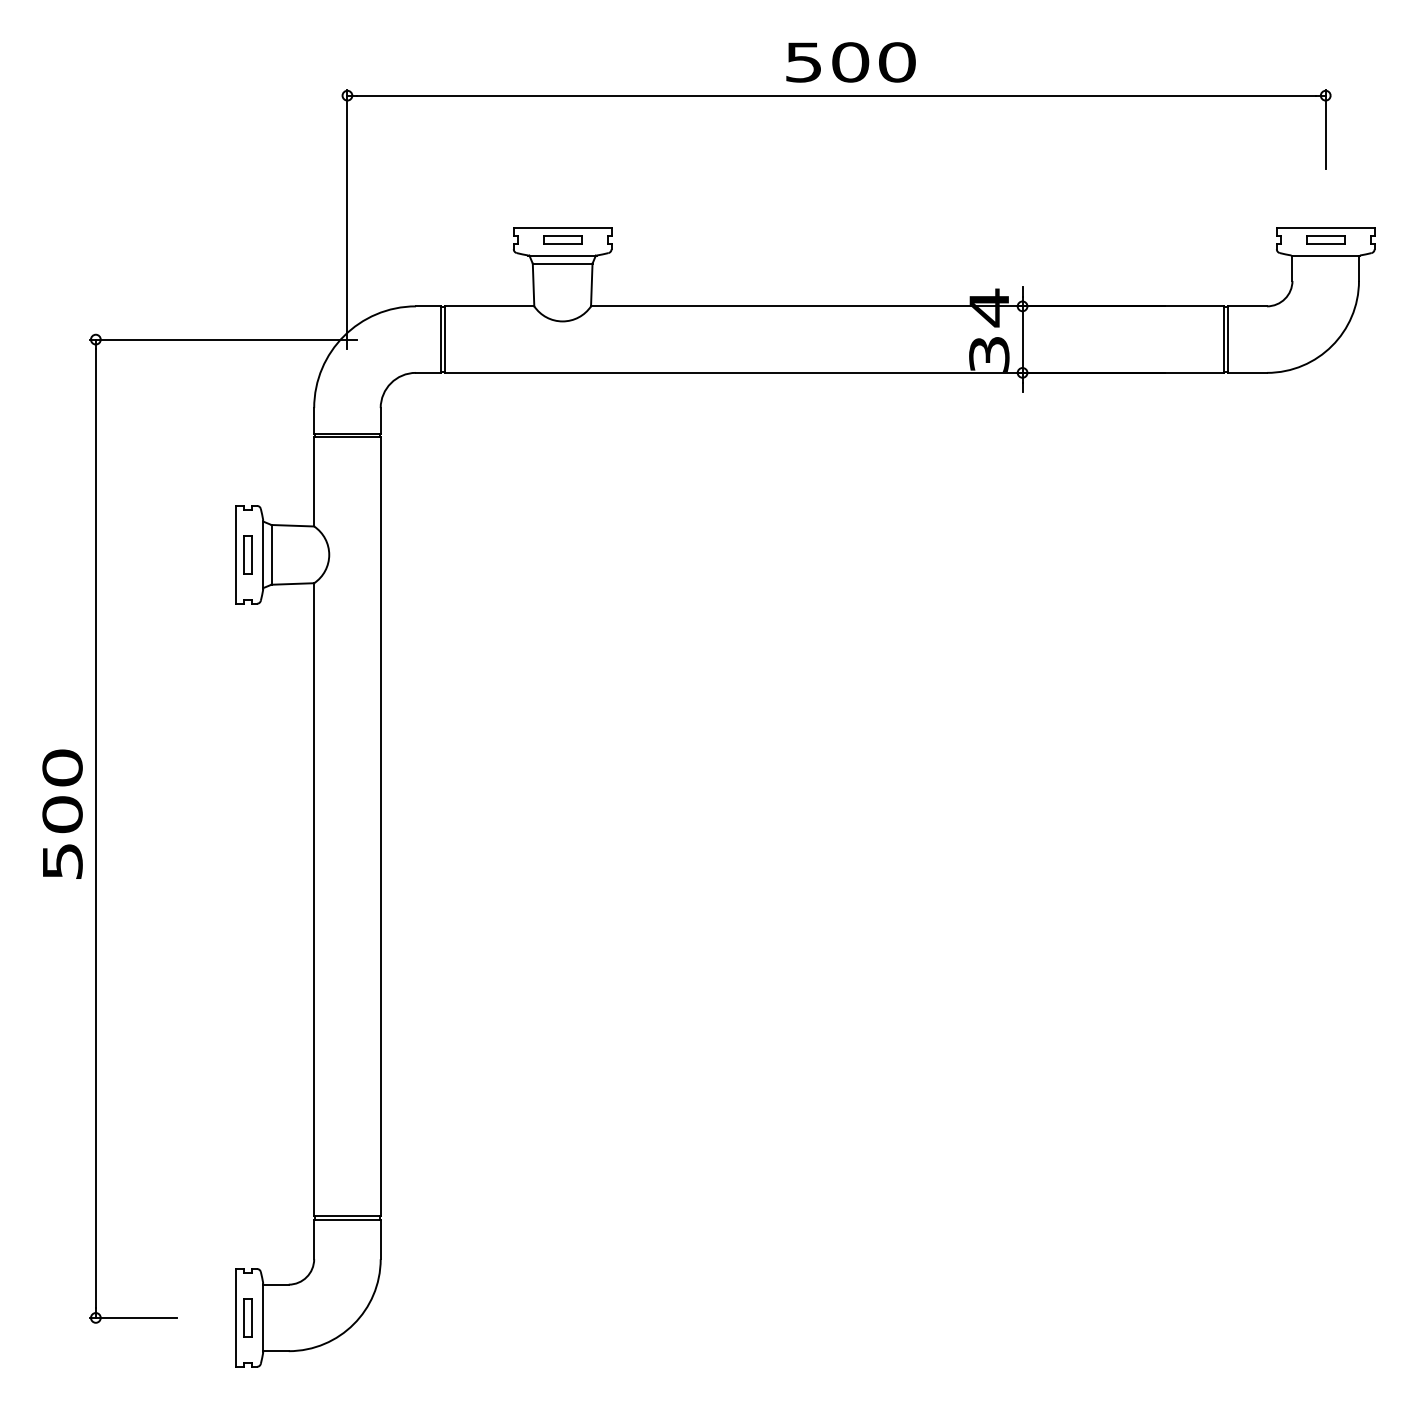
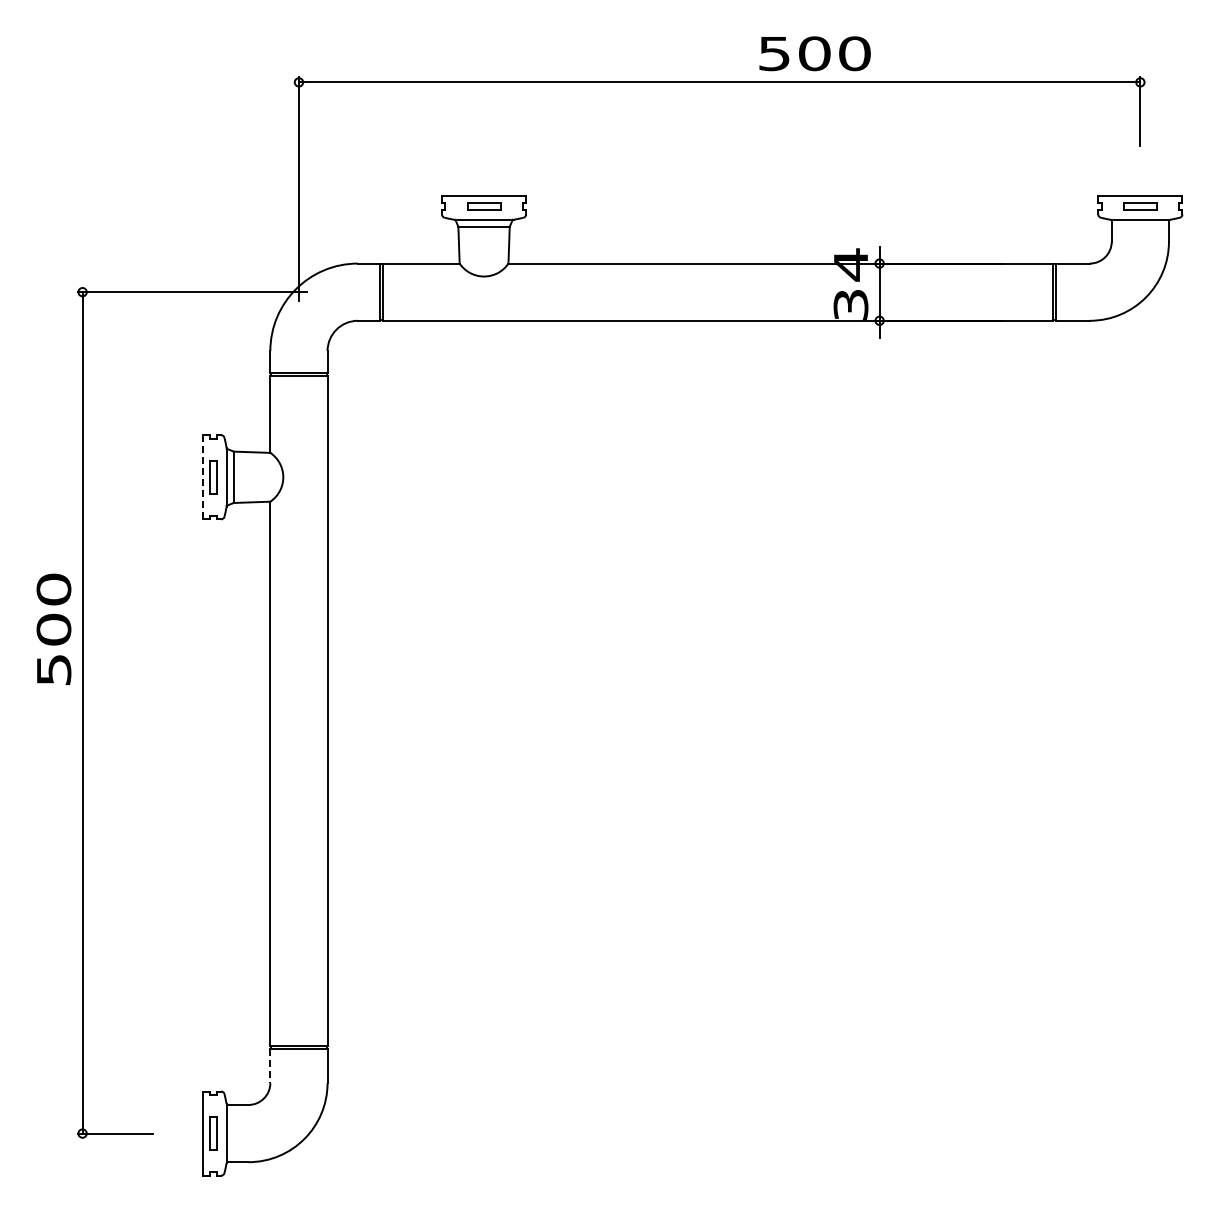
text: (850, 62) -> (814, 53), moved
line: (236, 553) -> (203, 476), solid -> dashed
text: (62, 813) -> (53, 628), moved
line: (314, 1239) -> (270, 1066), solid -> dashed

